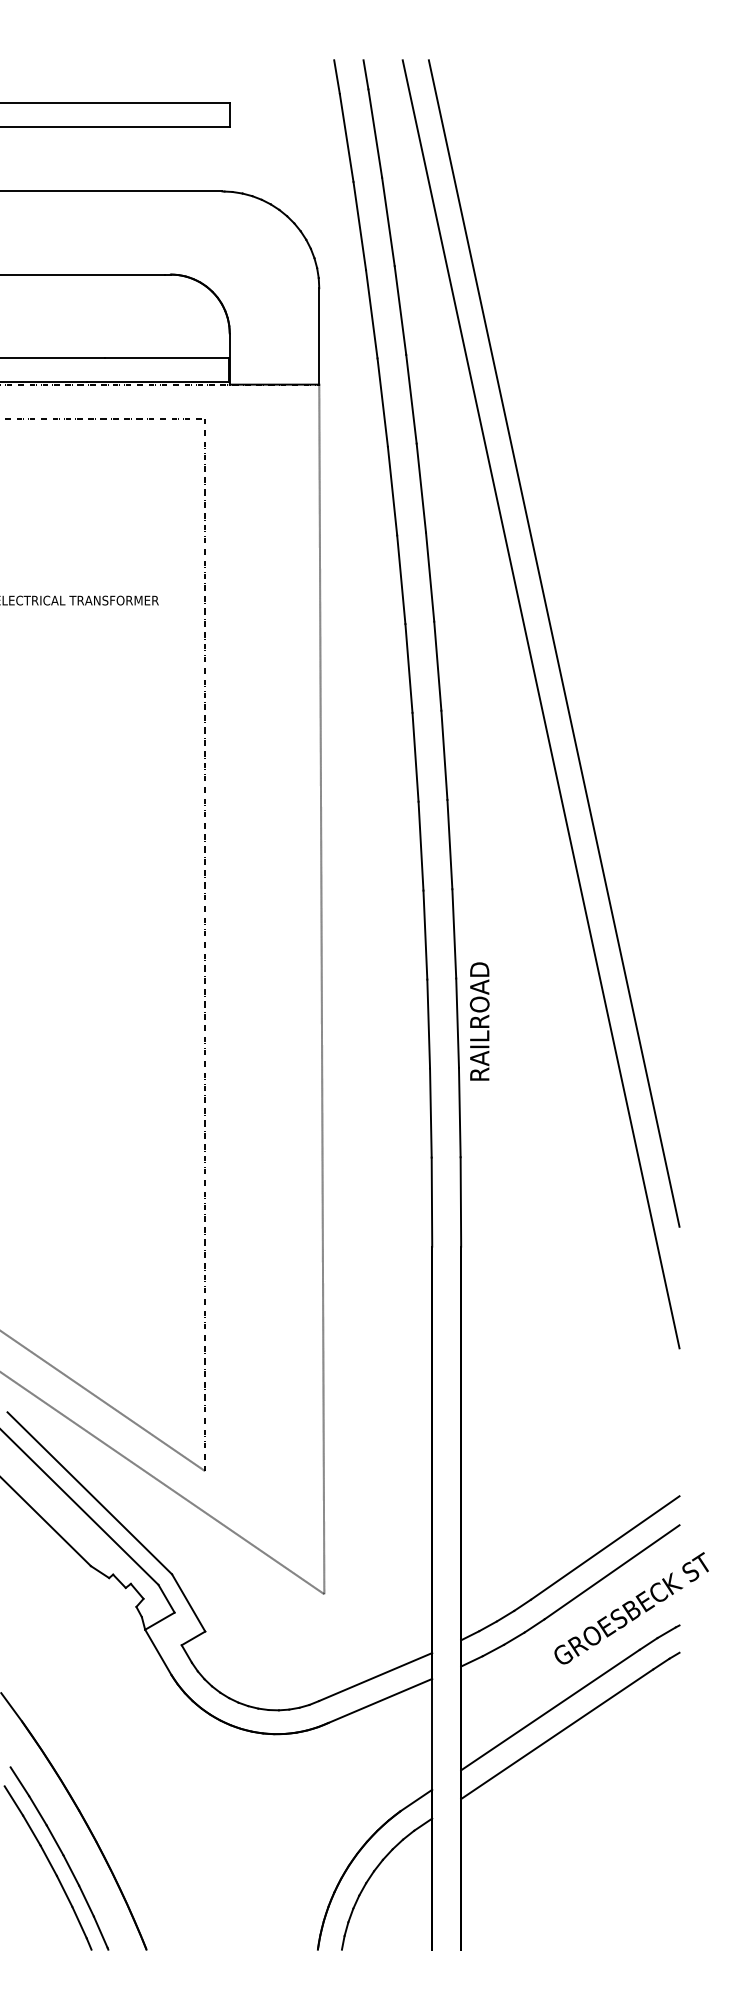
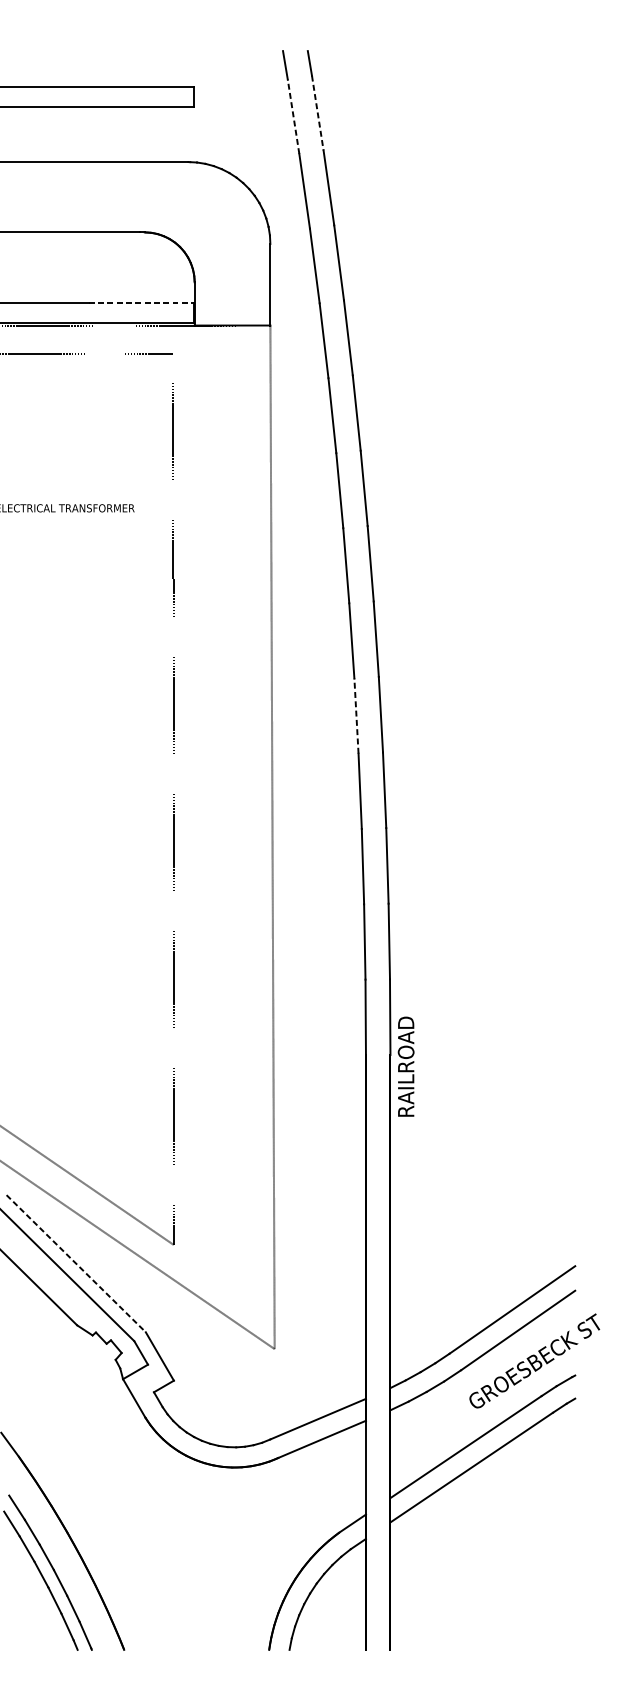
line: (375, 133) -> (317, 113), solid -> dashed
line: (346, 137) -> (293, 116), solid -> dashed
line: (167, 358) -> (141, 303), solid -> dashed
line: (553, 643) -> (468, 544), removed
line: (540, 704) -> (457, 596), removed
line: (421, 846) -> (356, 716), solid -> dashed
text: (479, 1021) -> (405, 1066), moved
line: (90, 1493) -> (76, 1263), solid -> dashed

